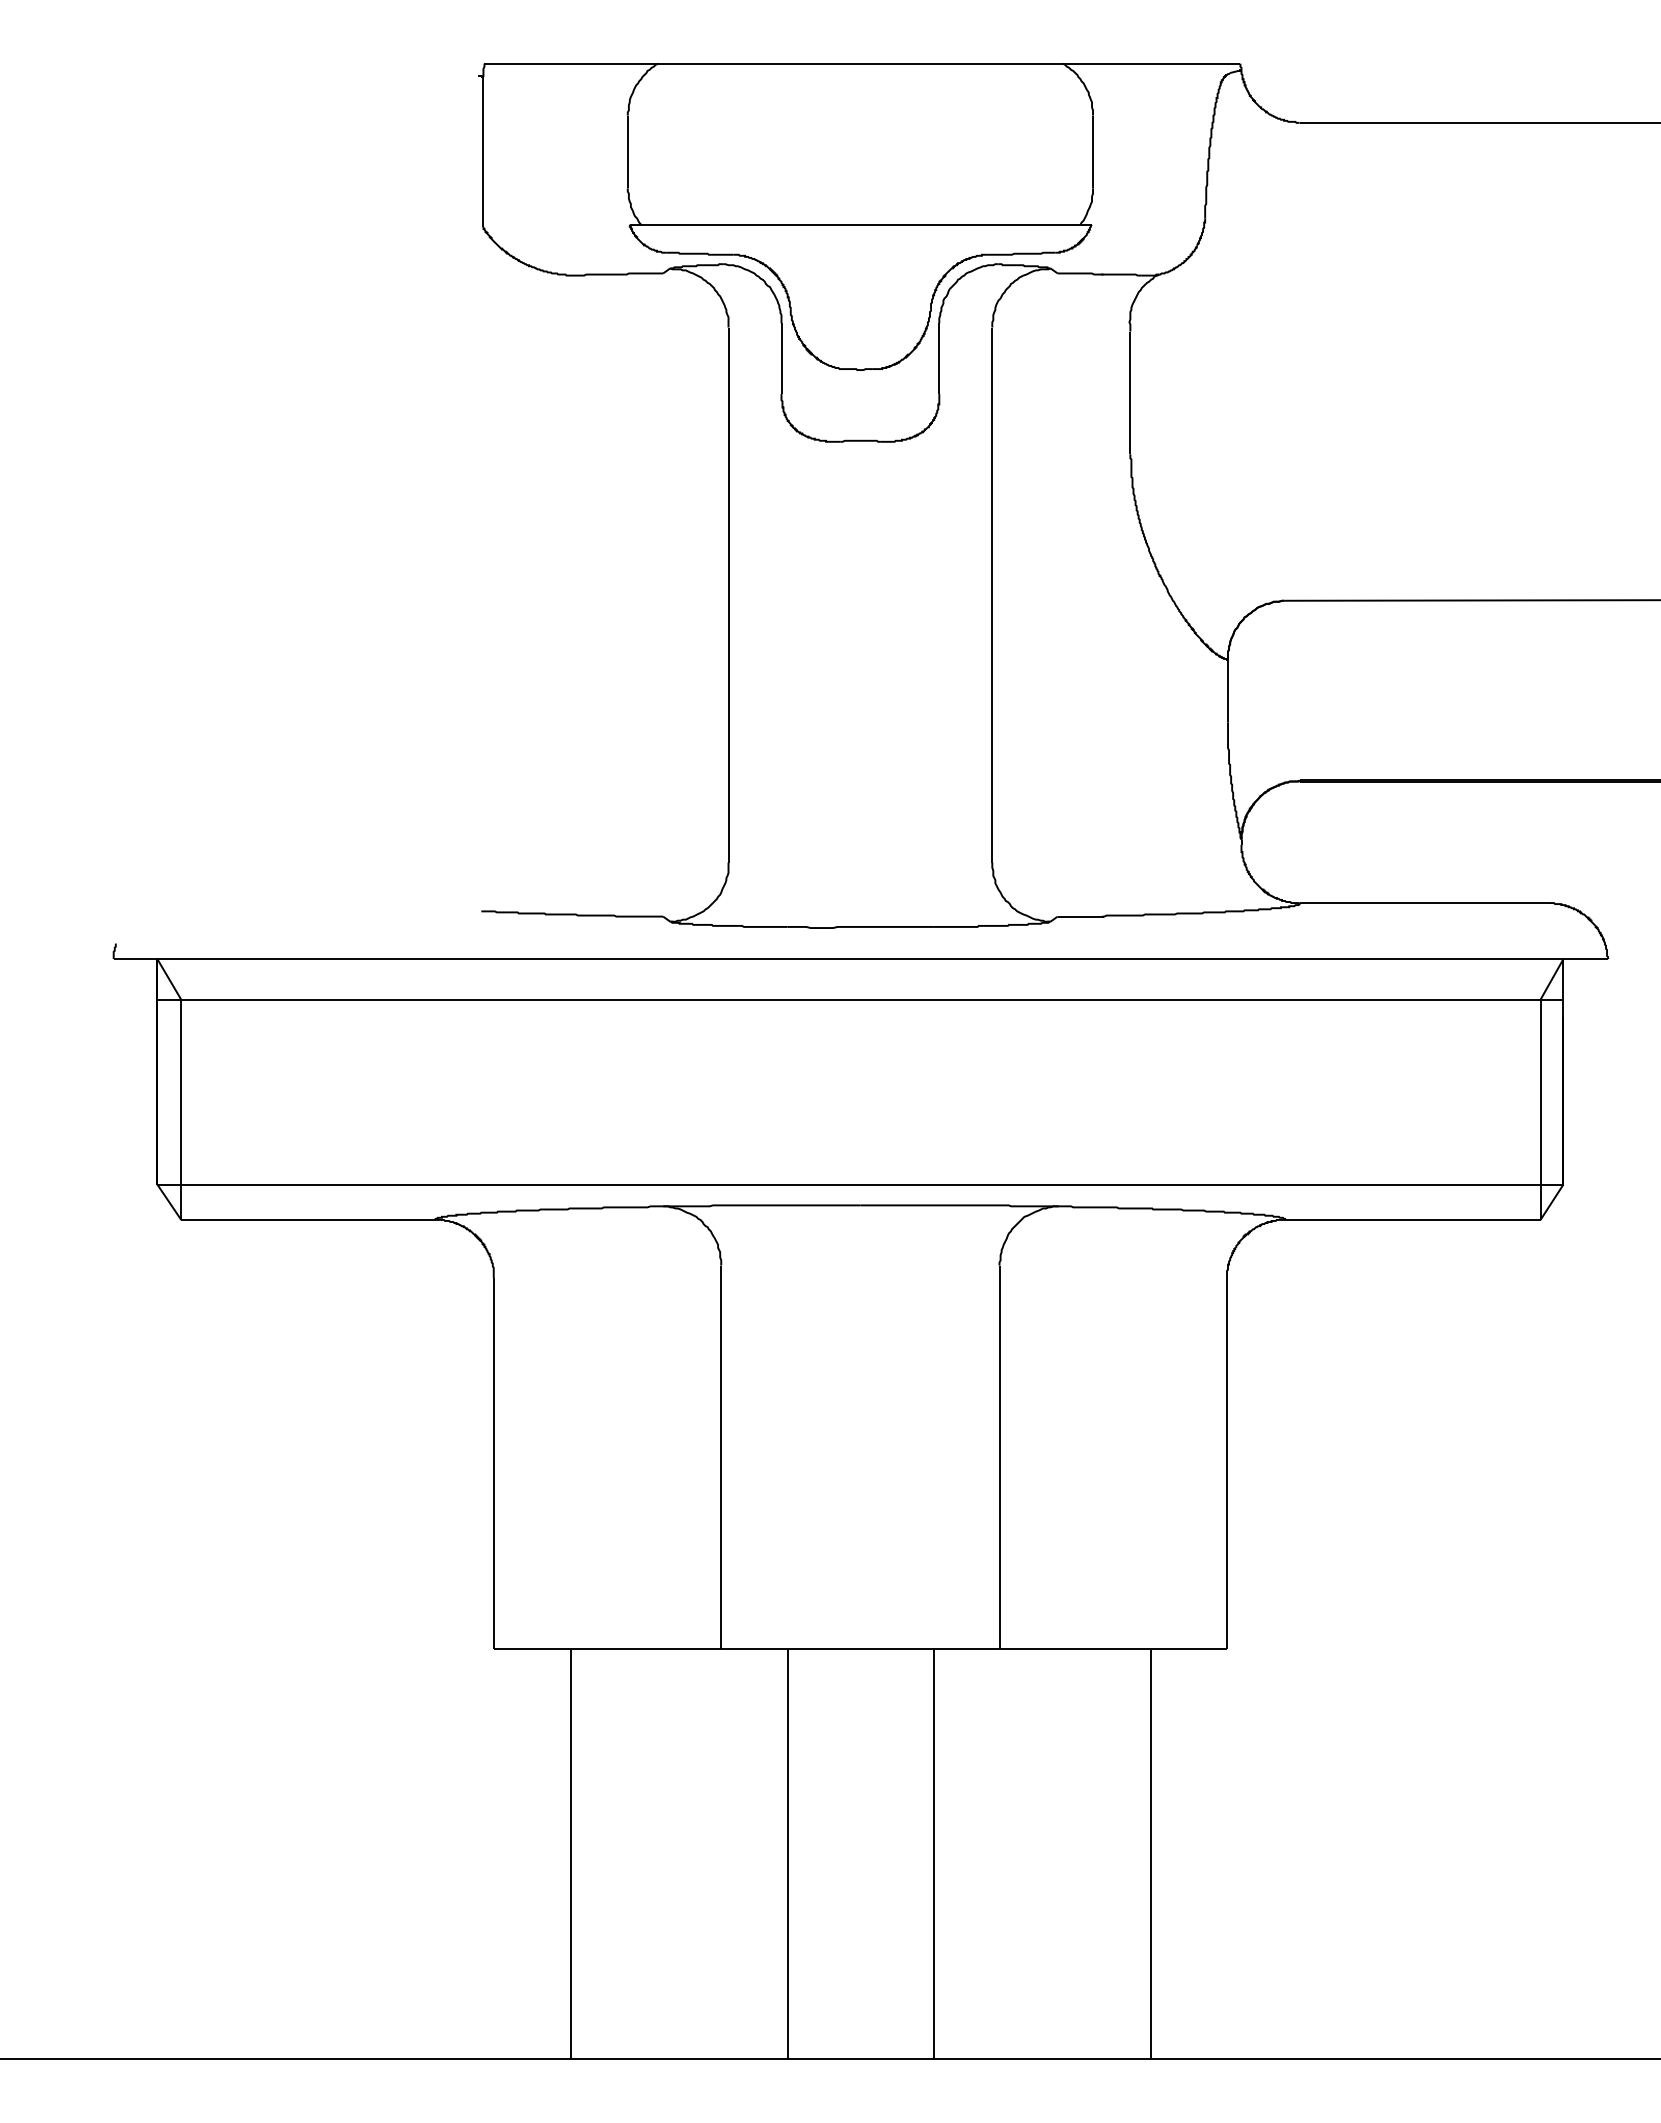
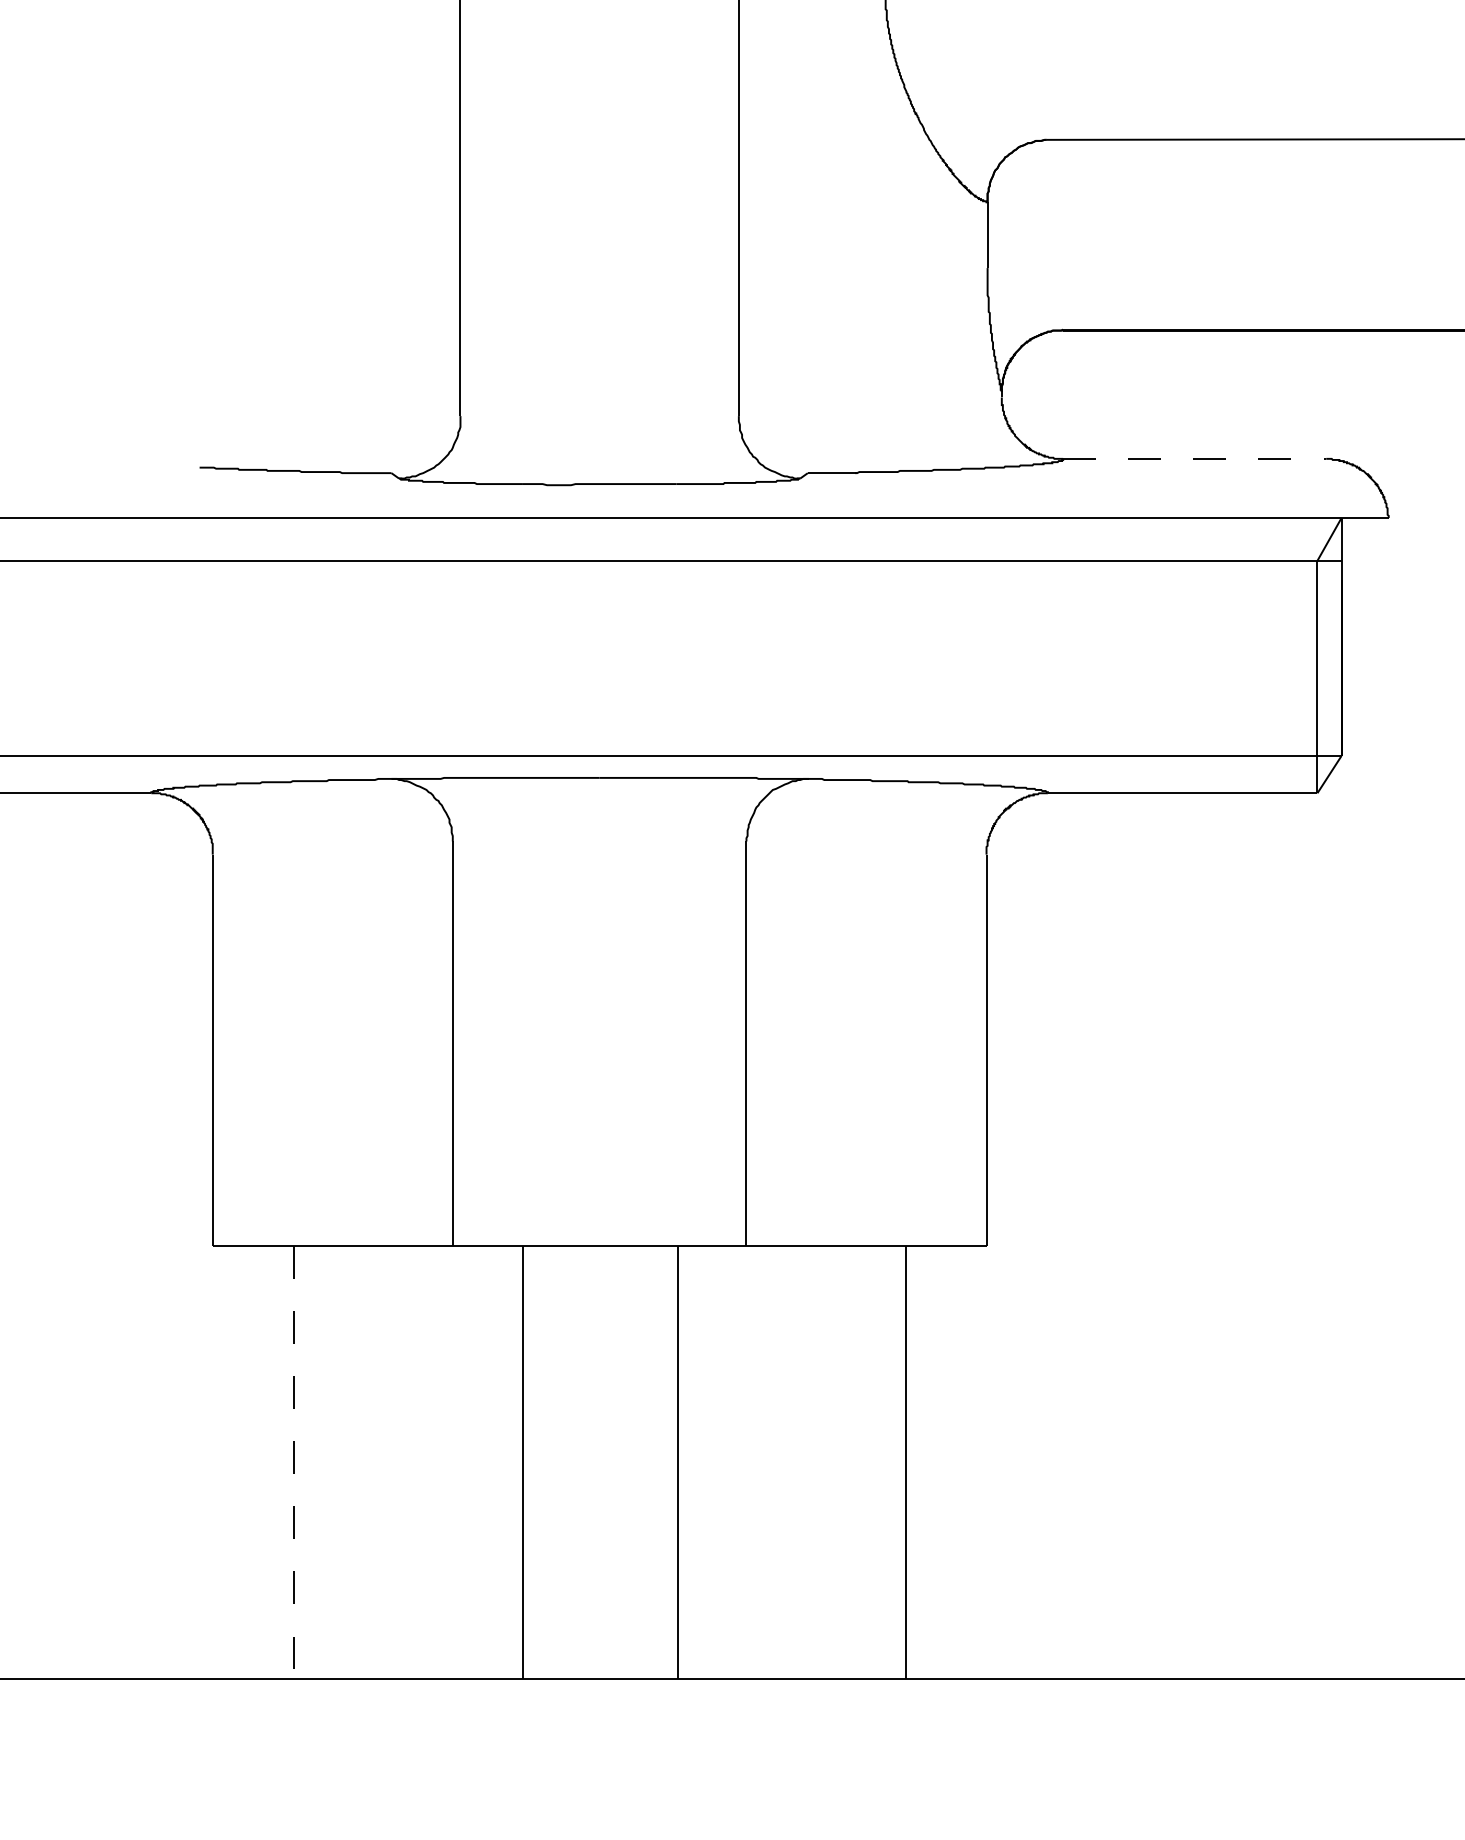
line: (1424, 903) -> (1194, 459), solid -> dashed
line: (570, 1854) -> (293, 1462), solid -> dashed

